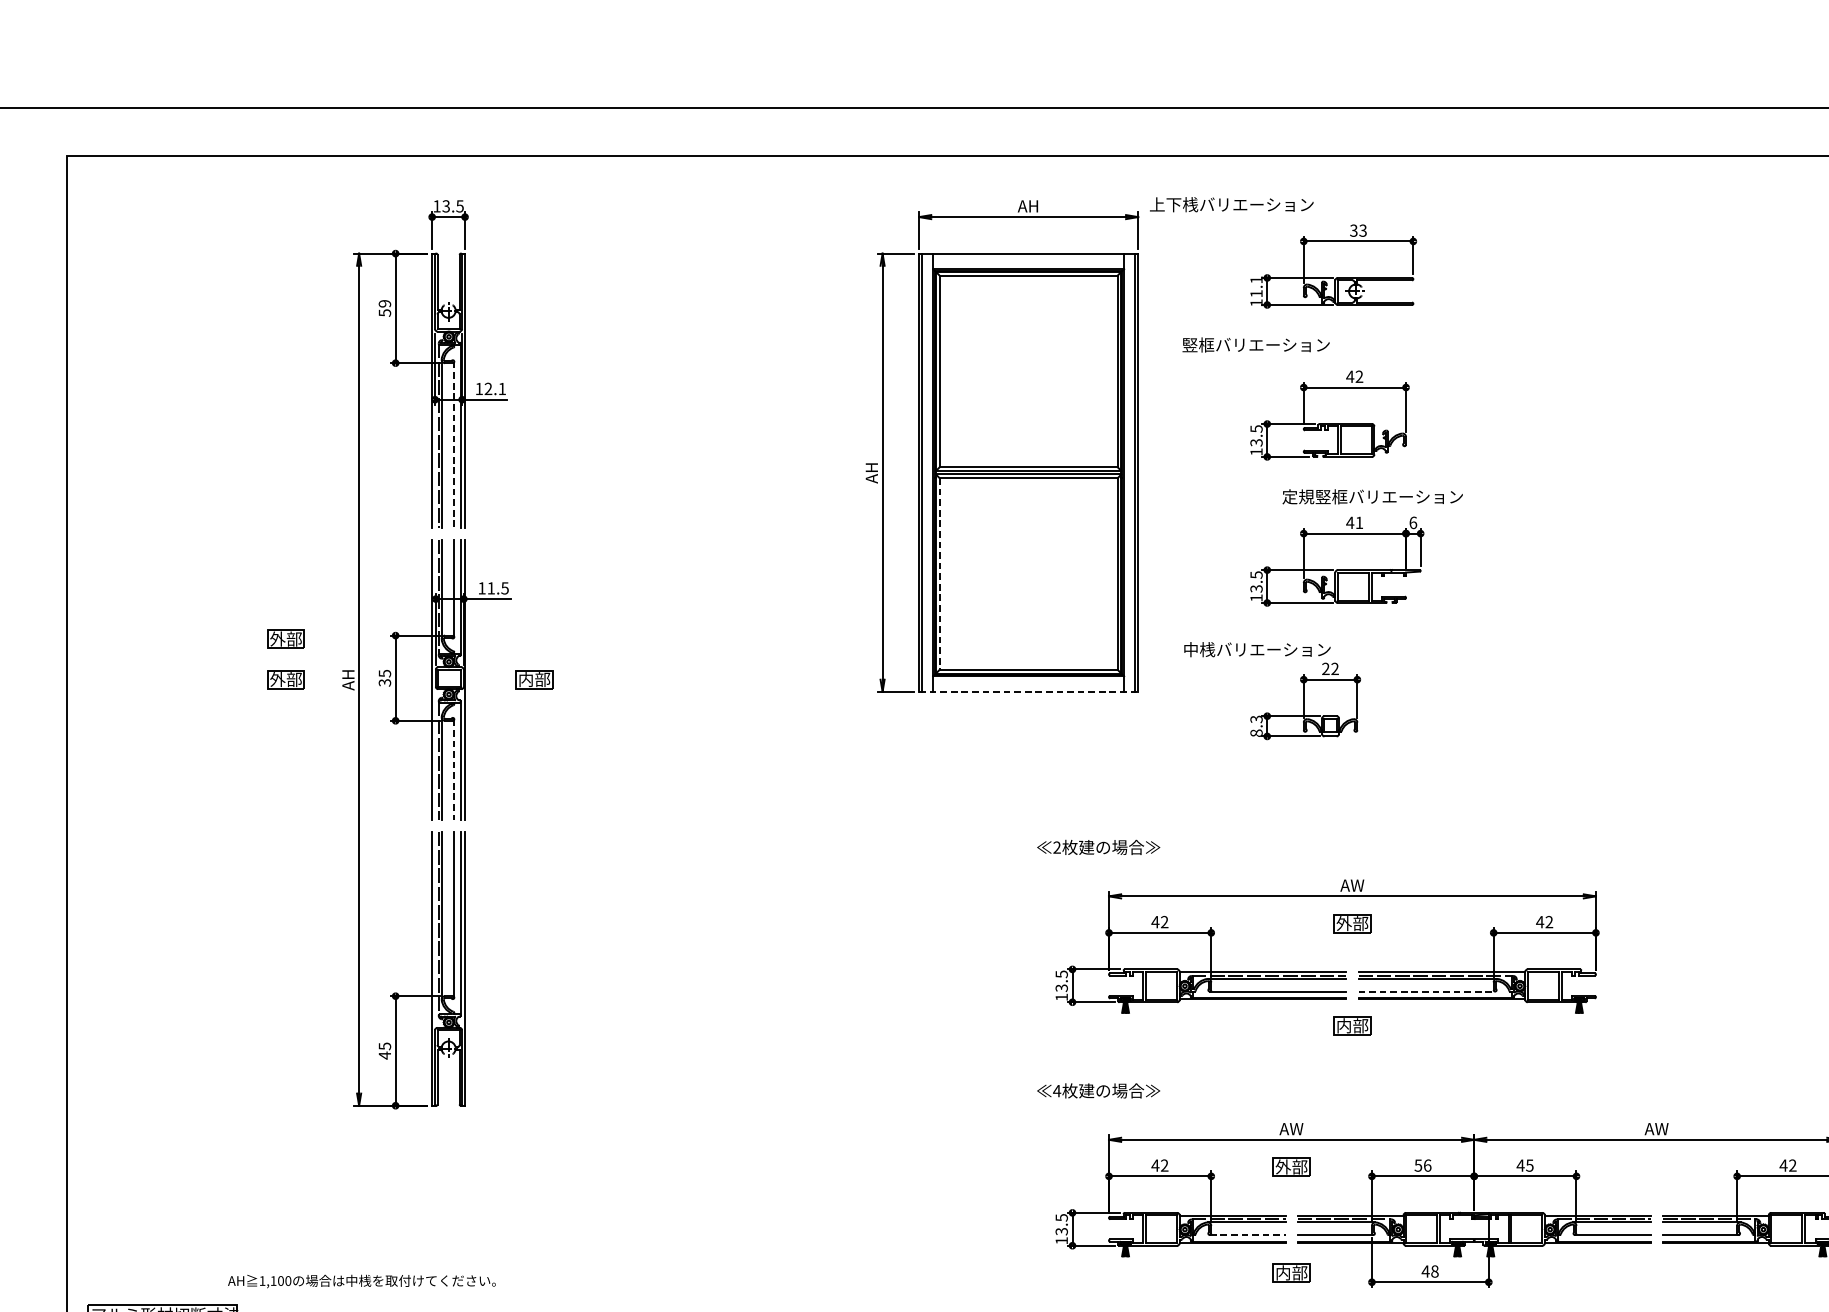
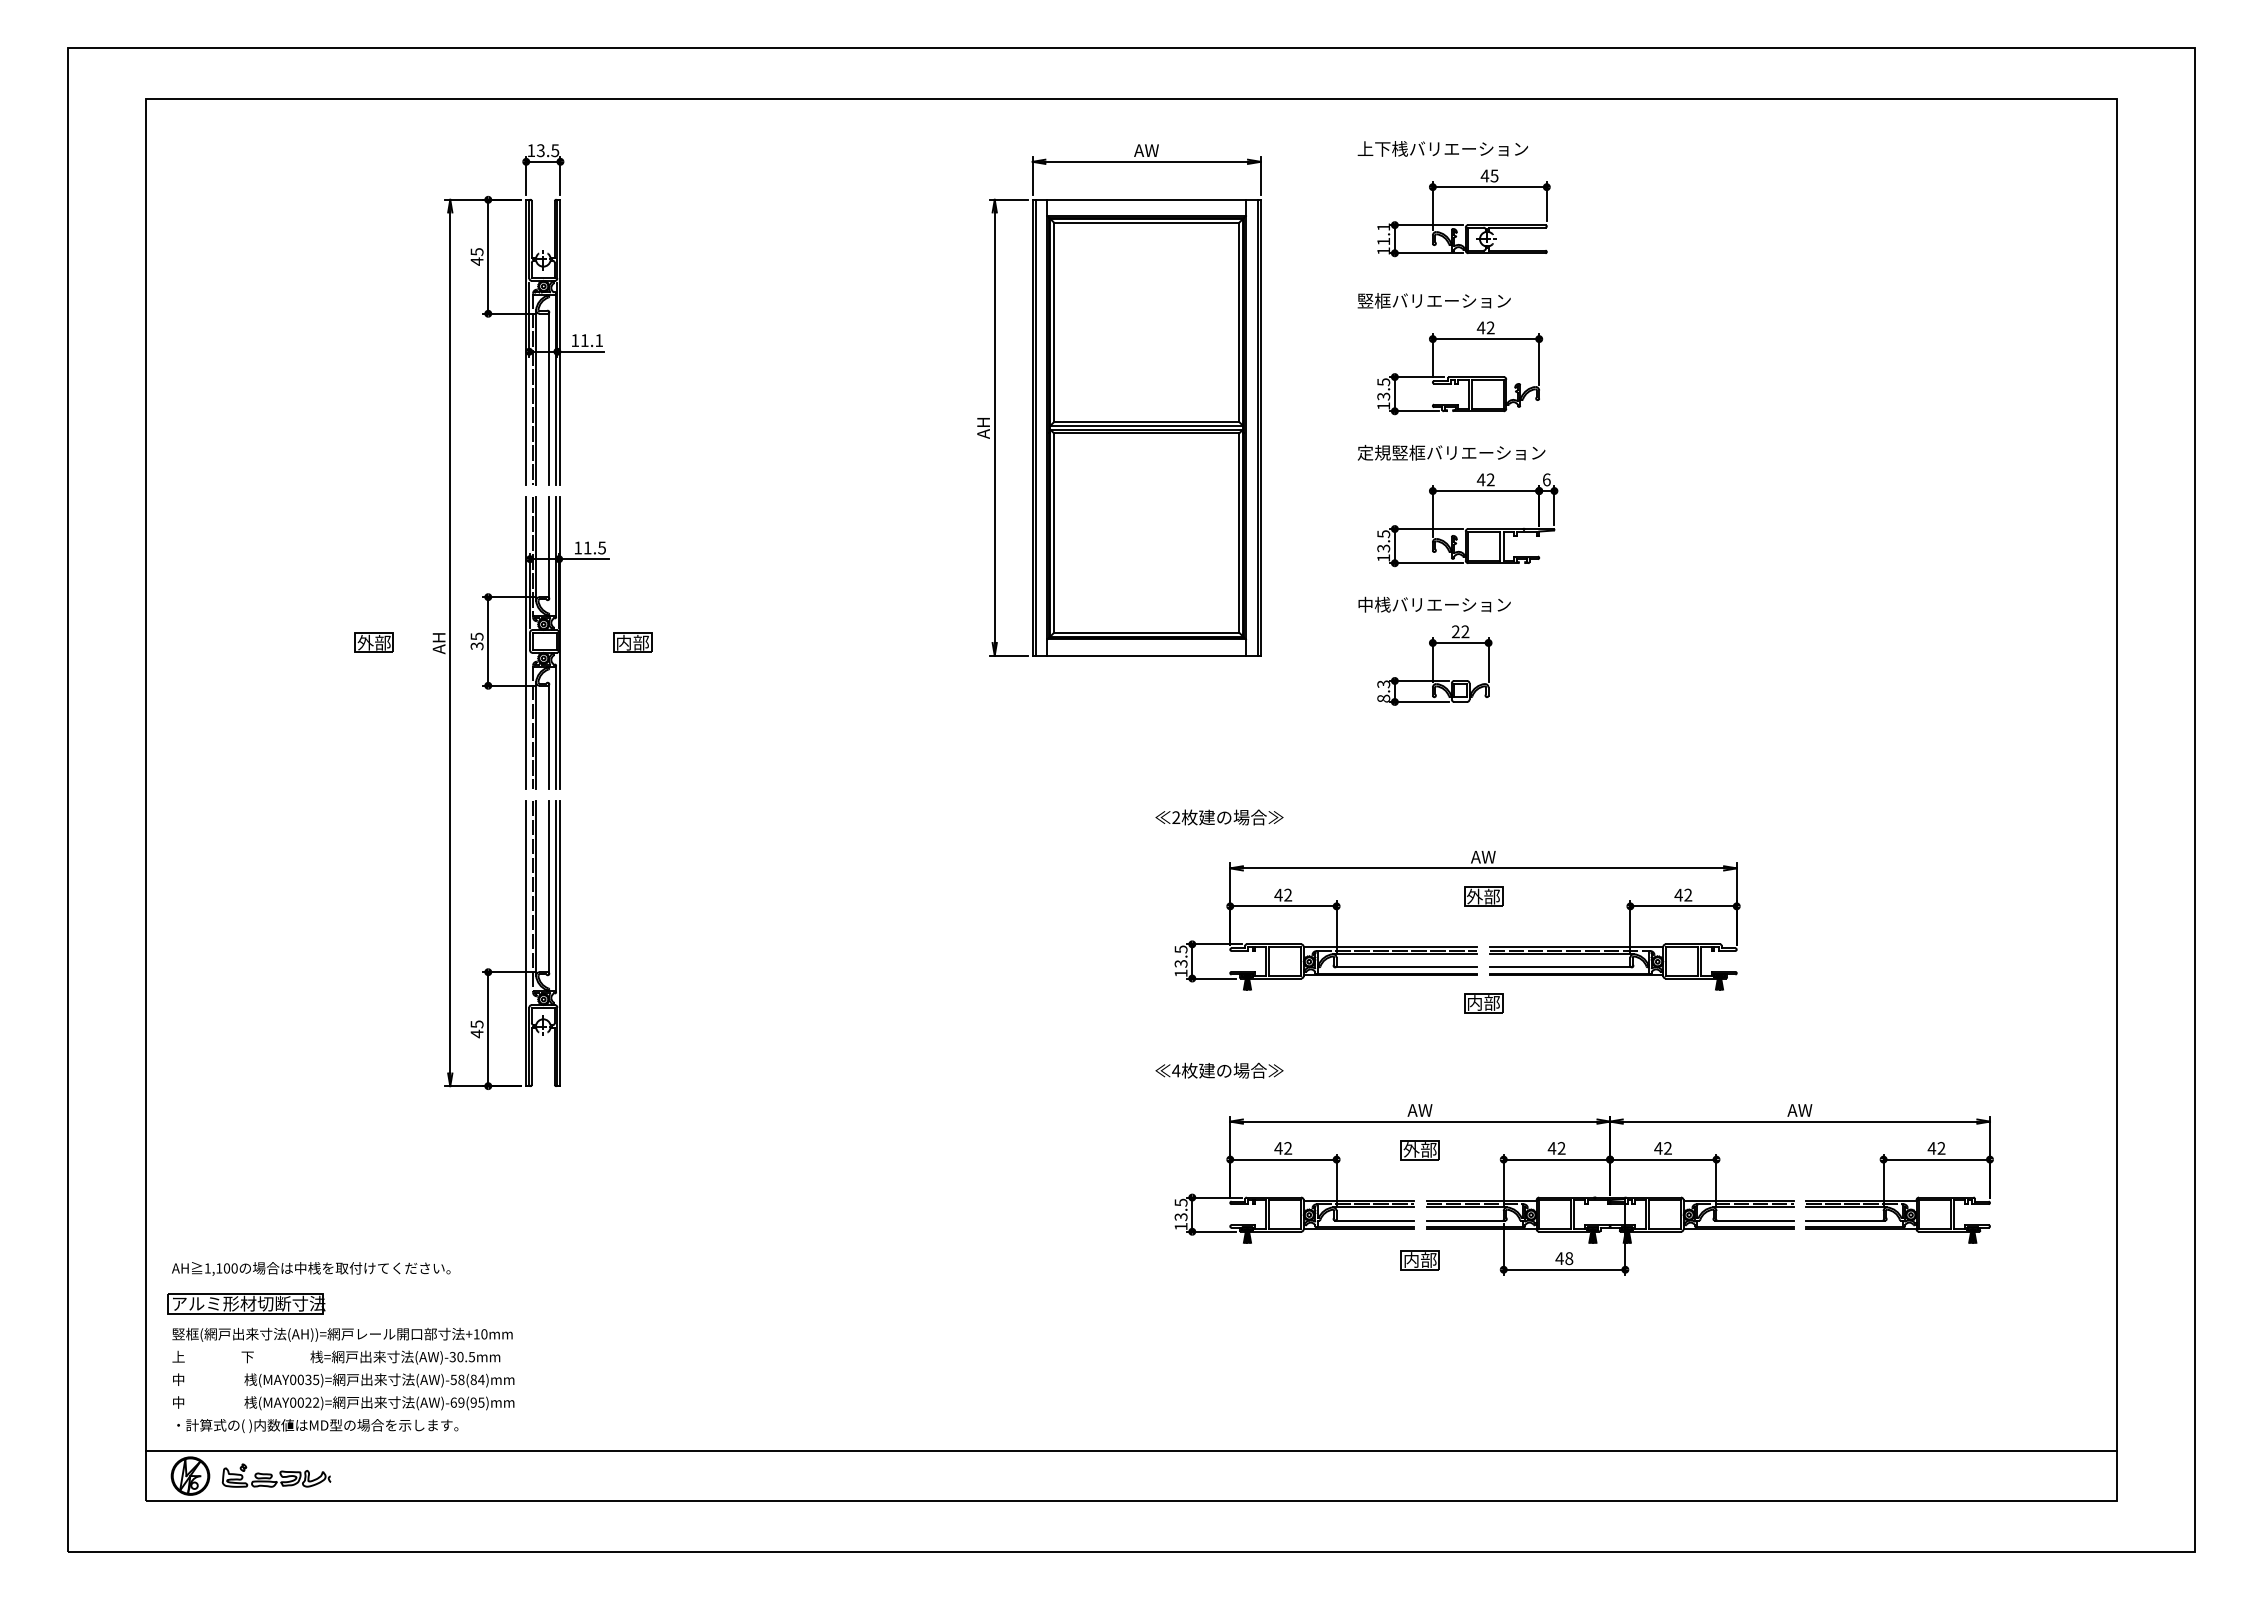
text: (1231, 204) -> (1442, 148), moved
text: (1028, 206) -> (1146, 150), AH -> AW
text: (1358, 230) -> (1489, 175), 33 -> 45
text: (384, 308) -> (476, 256), 59 -> 45
text: (1255, 344) -> (1433, 300), moved
text: (488, 388) -> (584, 340), 12.1 -> 11.1
line: (454, 444) -> (549, 398), dashed -> solid
text: (1372, 496) -> (1451, 452), moved
text: (1359, 522) -> (1490, 479), 41 -> 42
line: (940, 574) -> (1054, 533), dashed -> solid
part: (285, 638) -> (373, 600), removed
text: (1257, 649) -> (1434, 604), moved
line: (1028, 691) -> (1146, 655), dashed -> solid
line: (454, 769) -> (549, 736), dashed -> solid
line: (1427, 991) -> (1561, 967), dashed -> solid
text: (1422, 1165) -> (1556, 1148), 56 -> 42
text: (1529, 1165) -> (1667, 1148), 45 -> 42
line: (1247, 1234) -> (1374, 1220), dashed -> solid
text: (362, 1281) -> (311, 1268), moved

